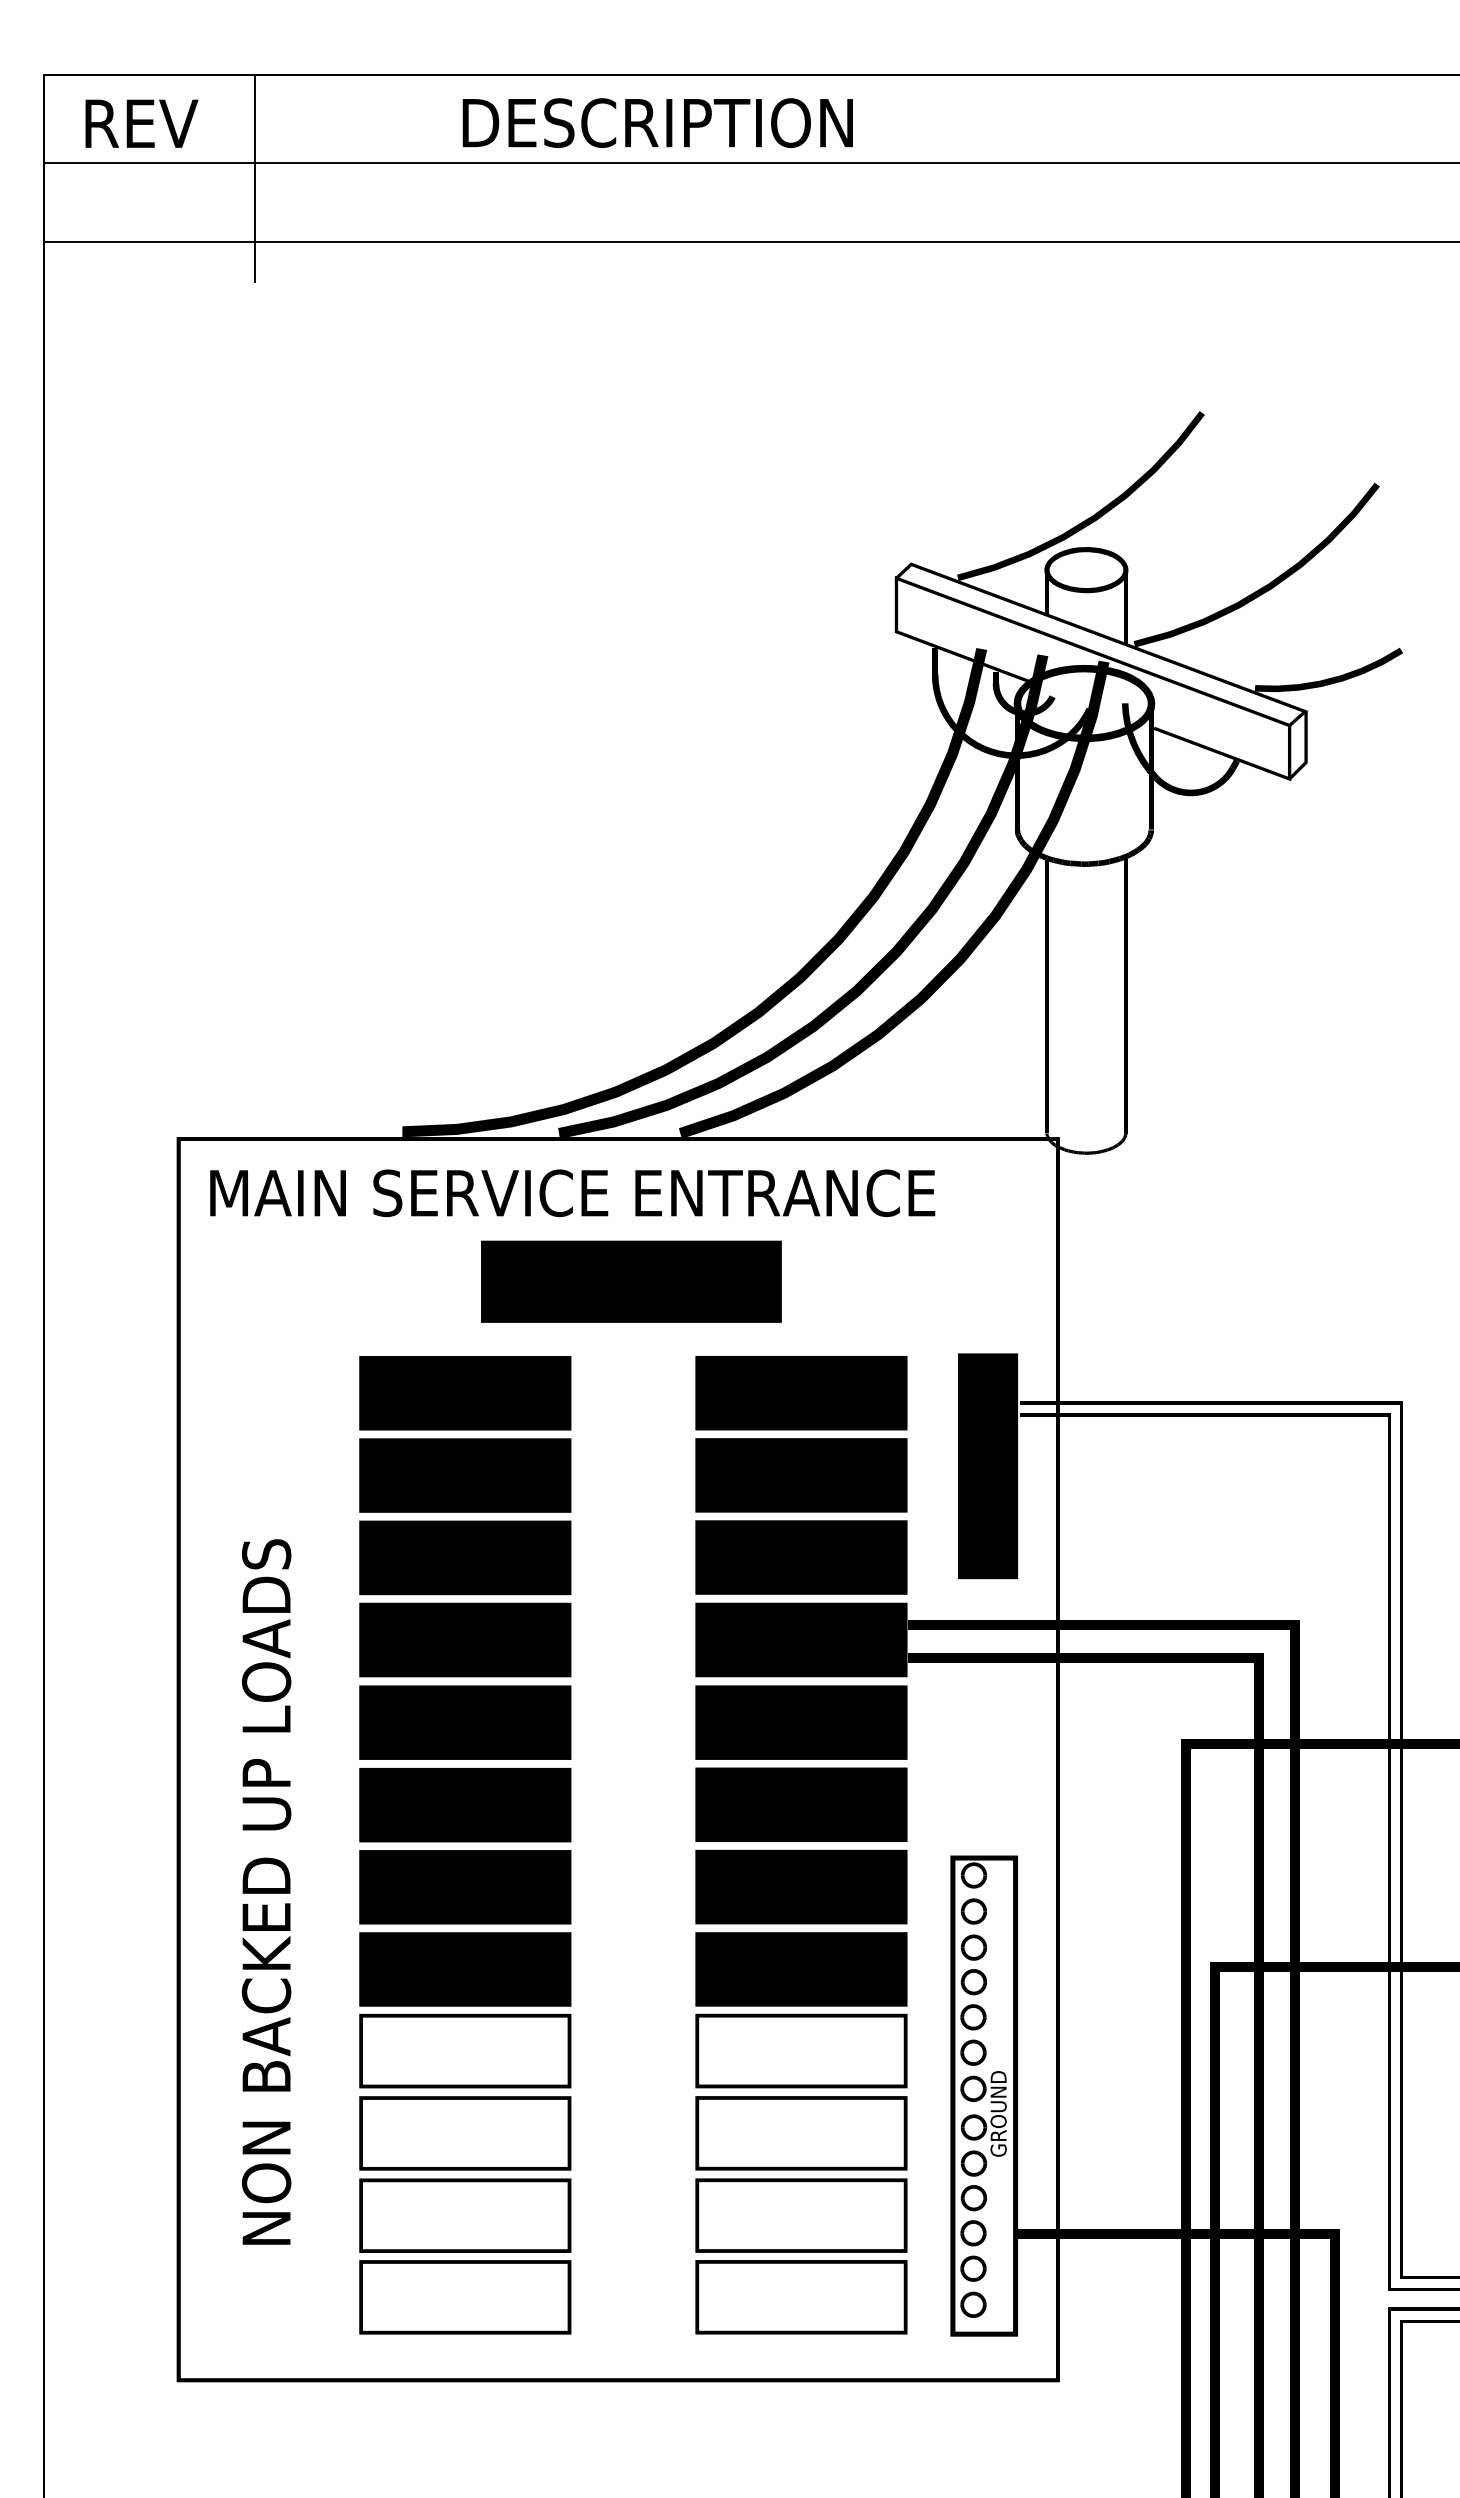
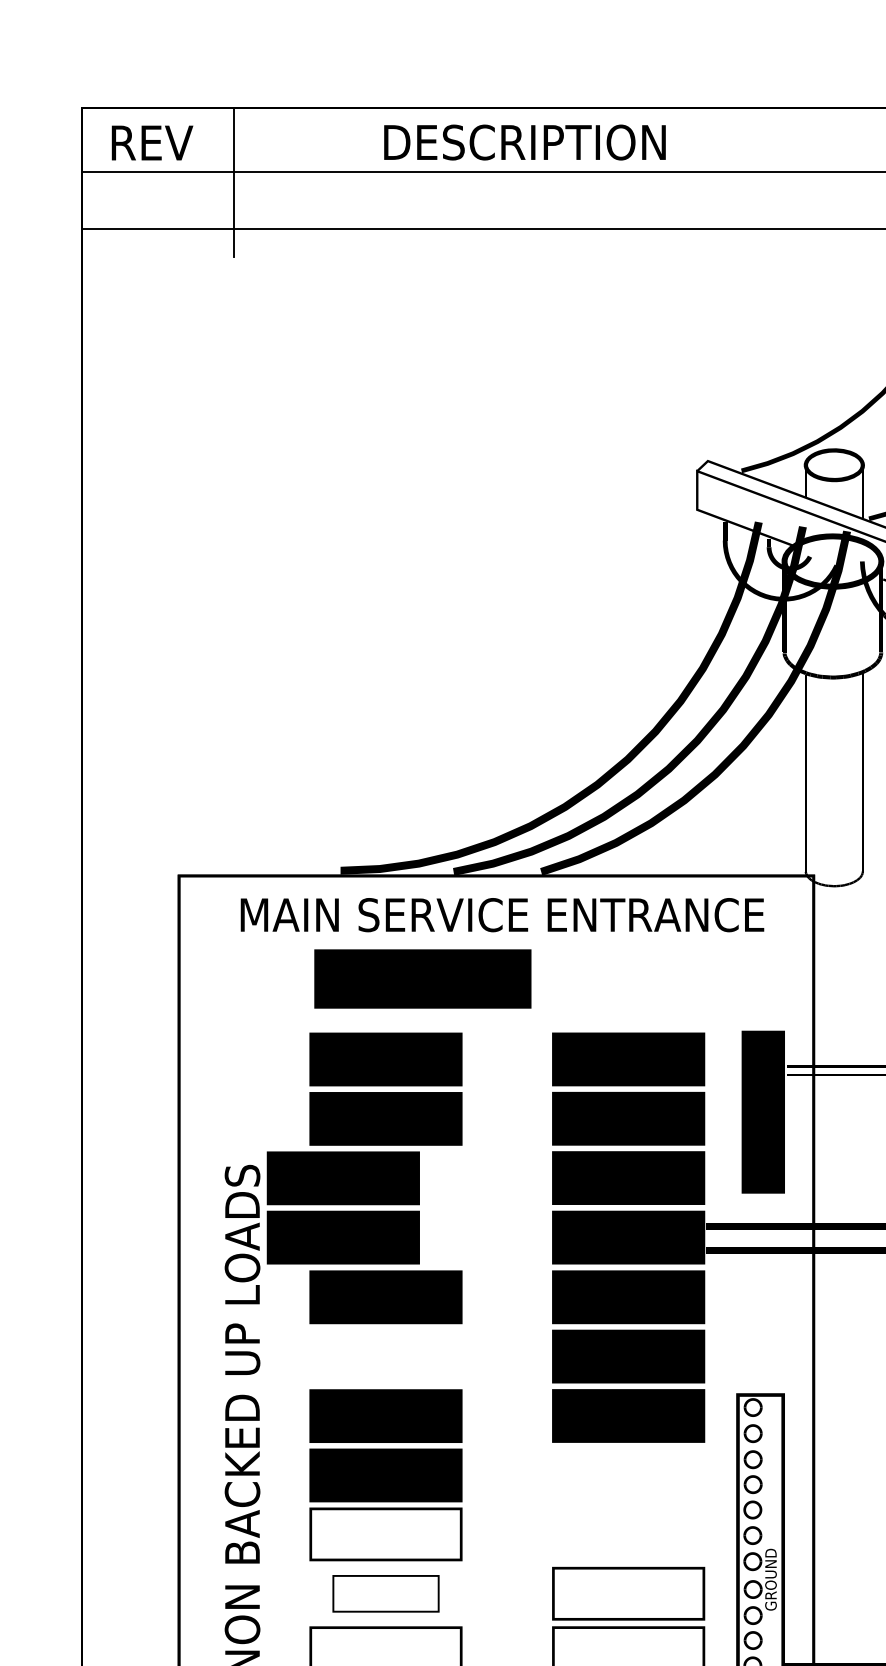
text: (572, 1193) -> (502, 915), moved
text: (631, 1281) -> (422, 978), moved
part: (465, 1598) -> (343, 1207), moved
part: (465, 1805) -> (386, 1357), removed
part: (801, 2010) -> (628, 1505), removed
part: (465, 2133) -> (386, 1593), size x0.7

